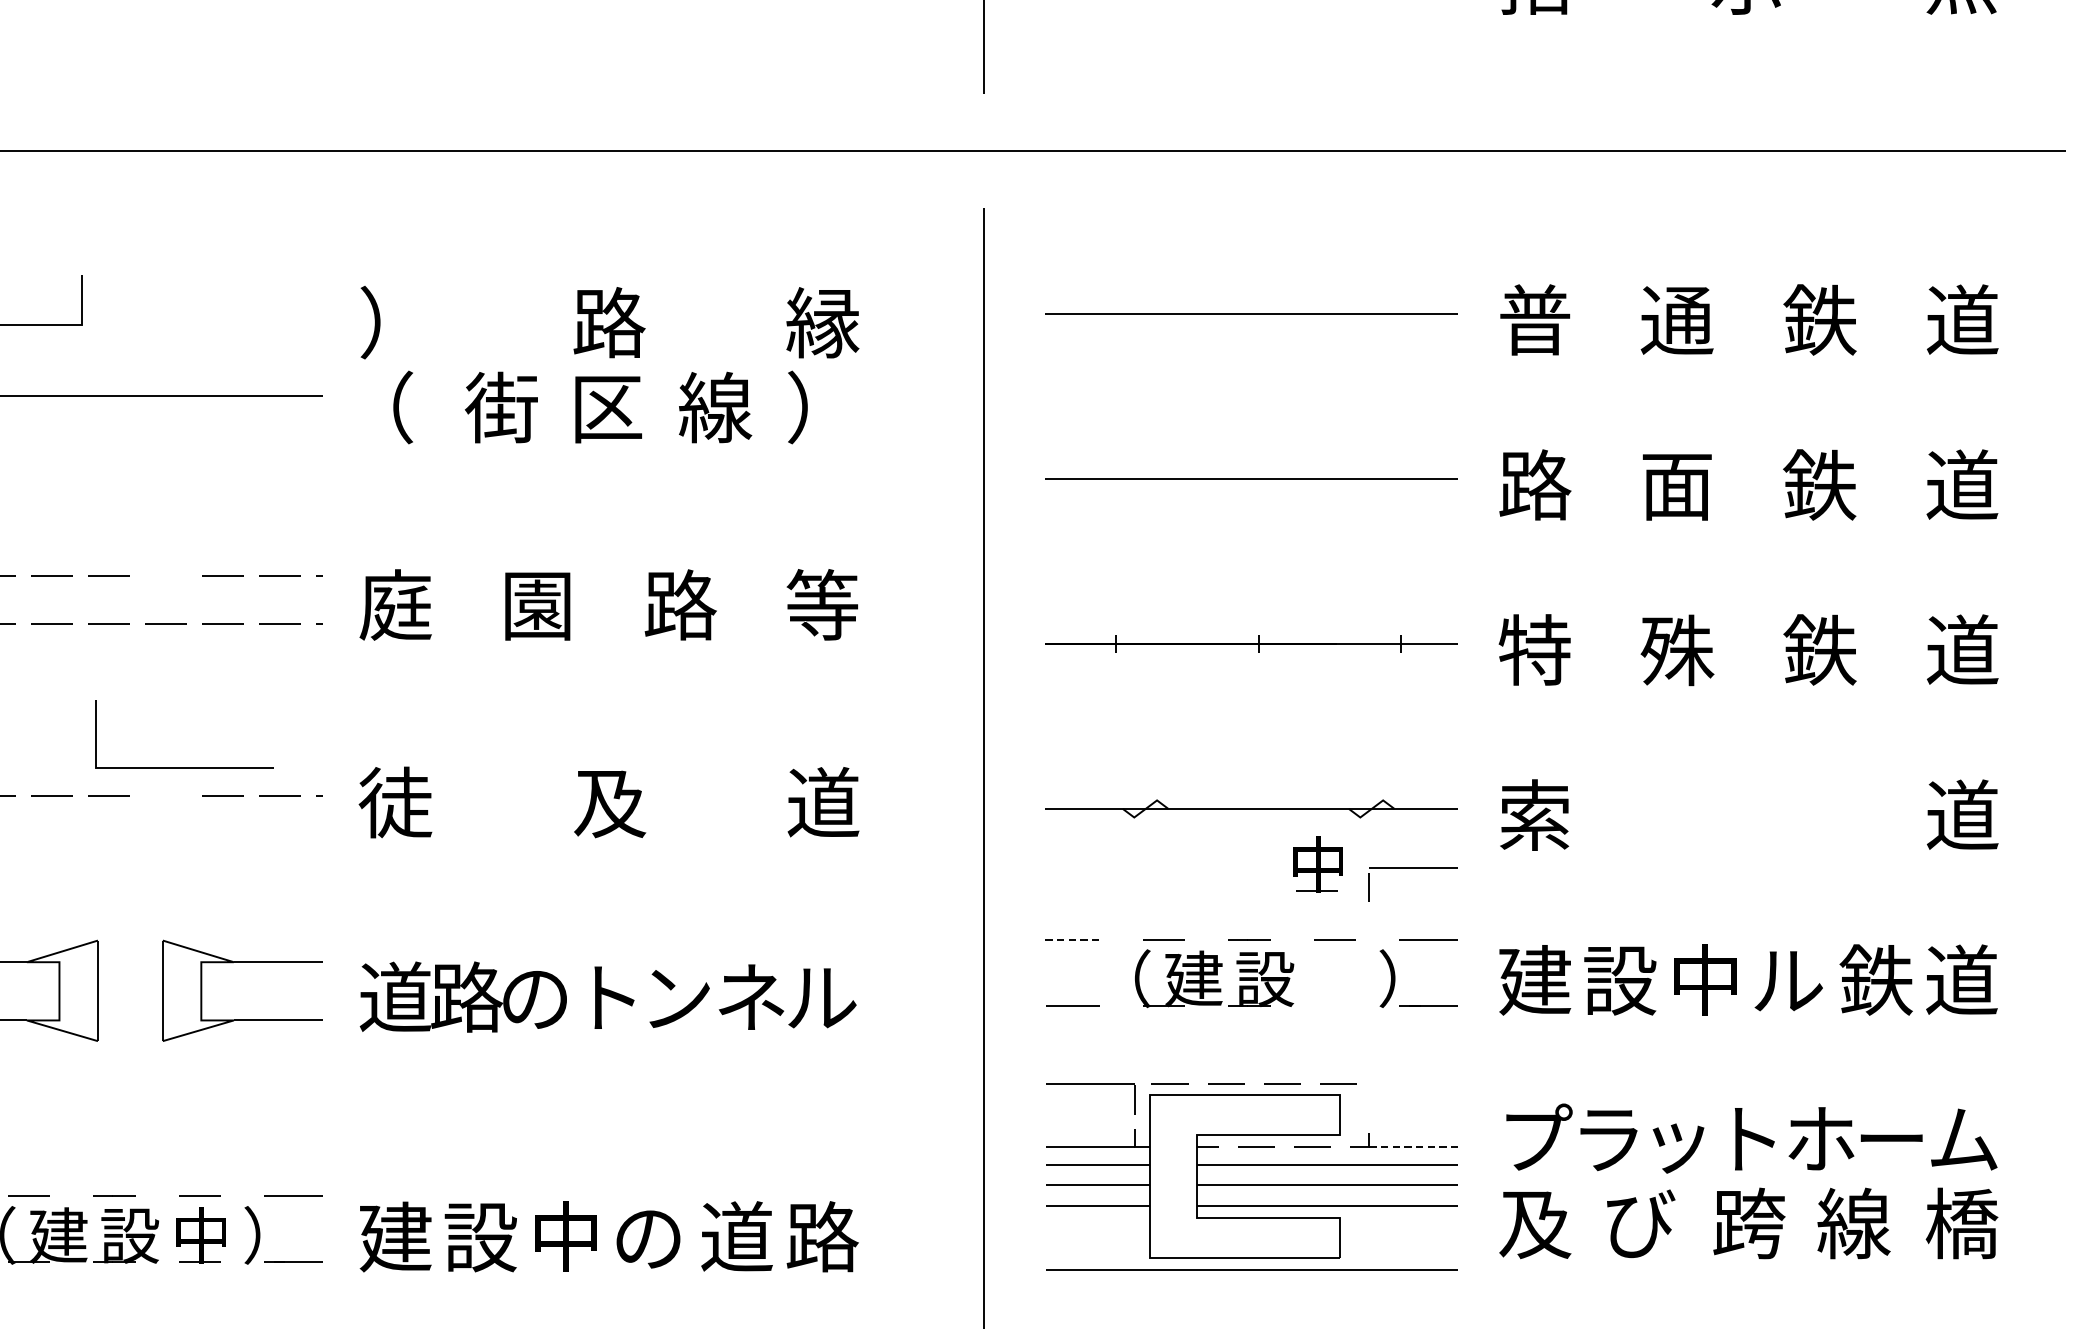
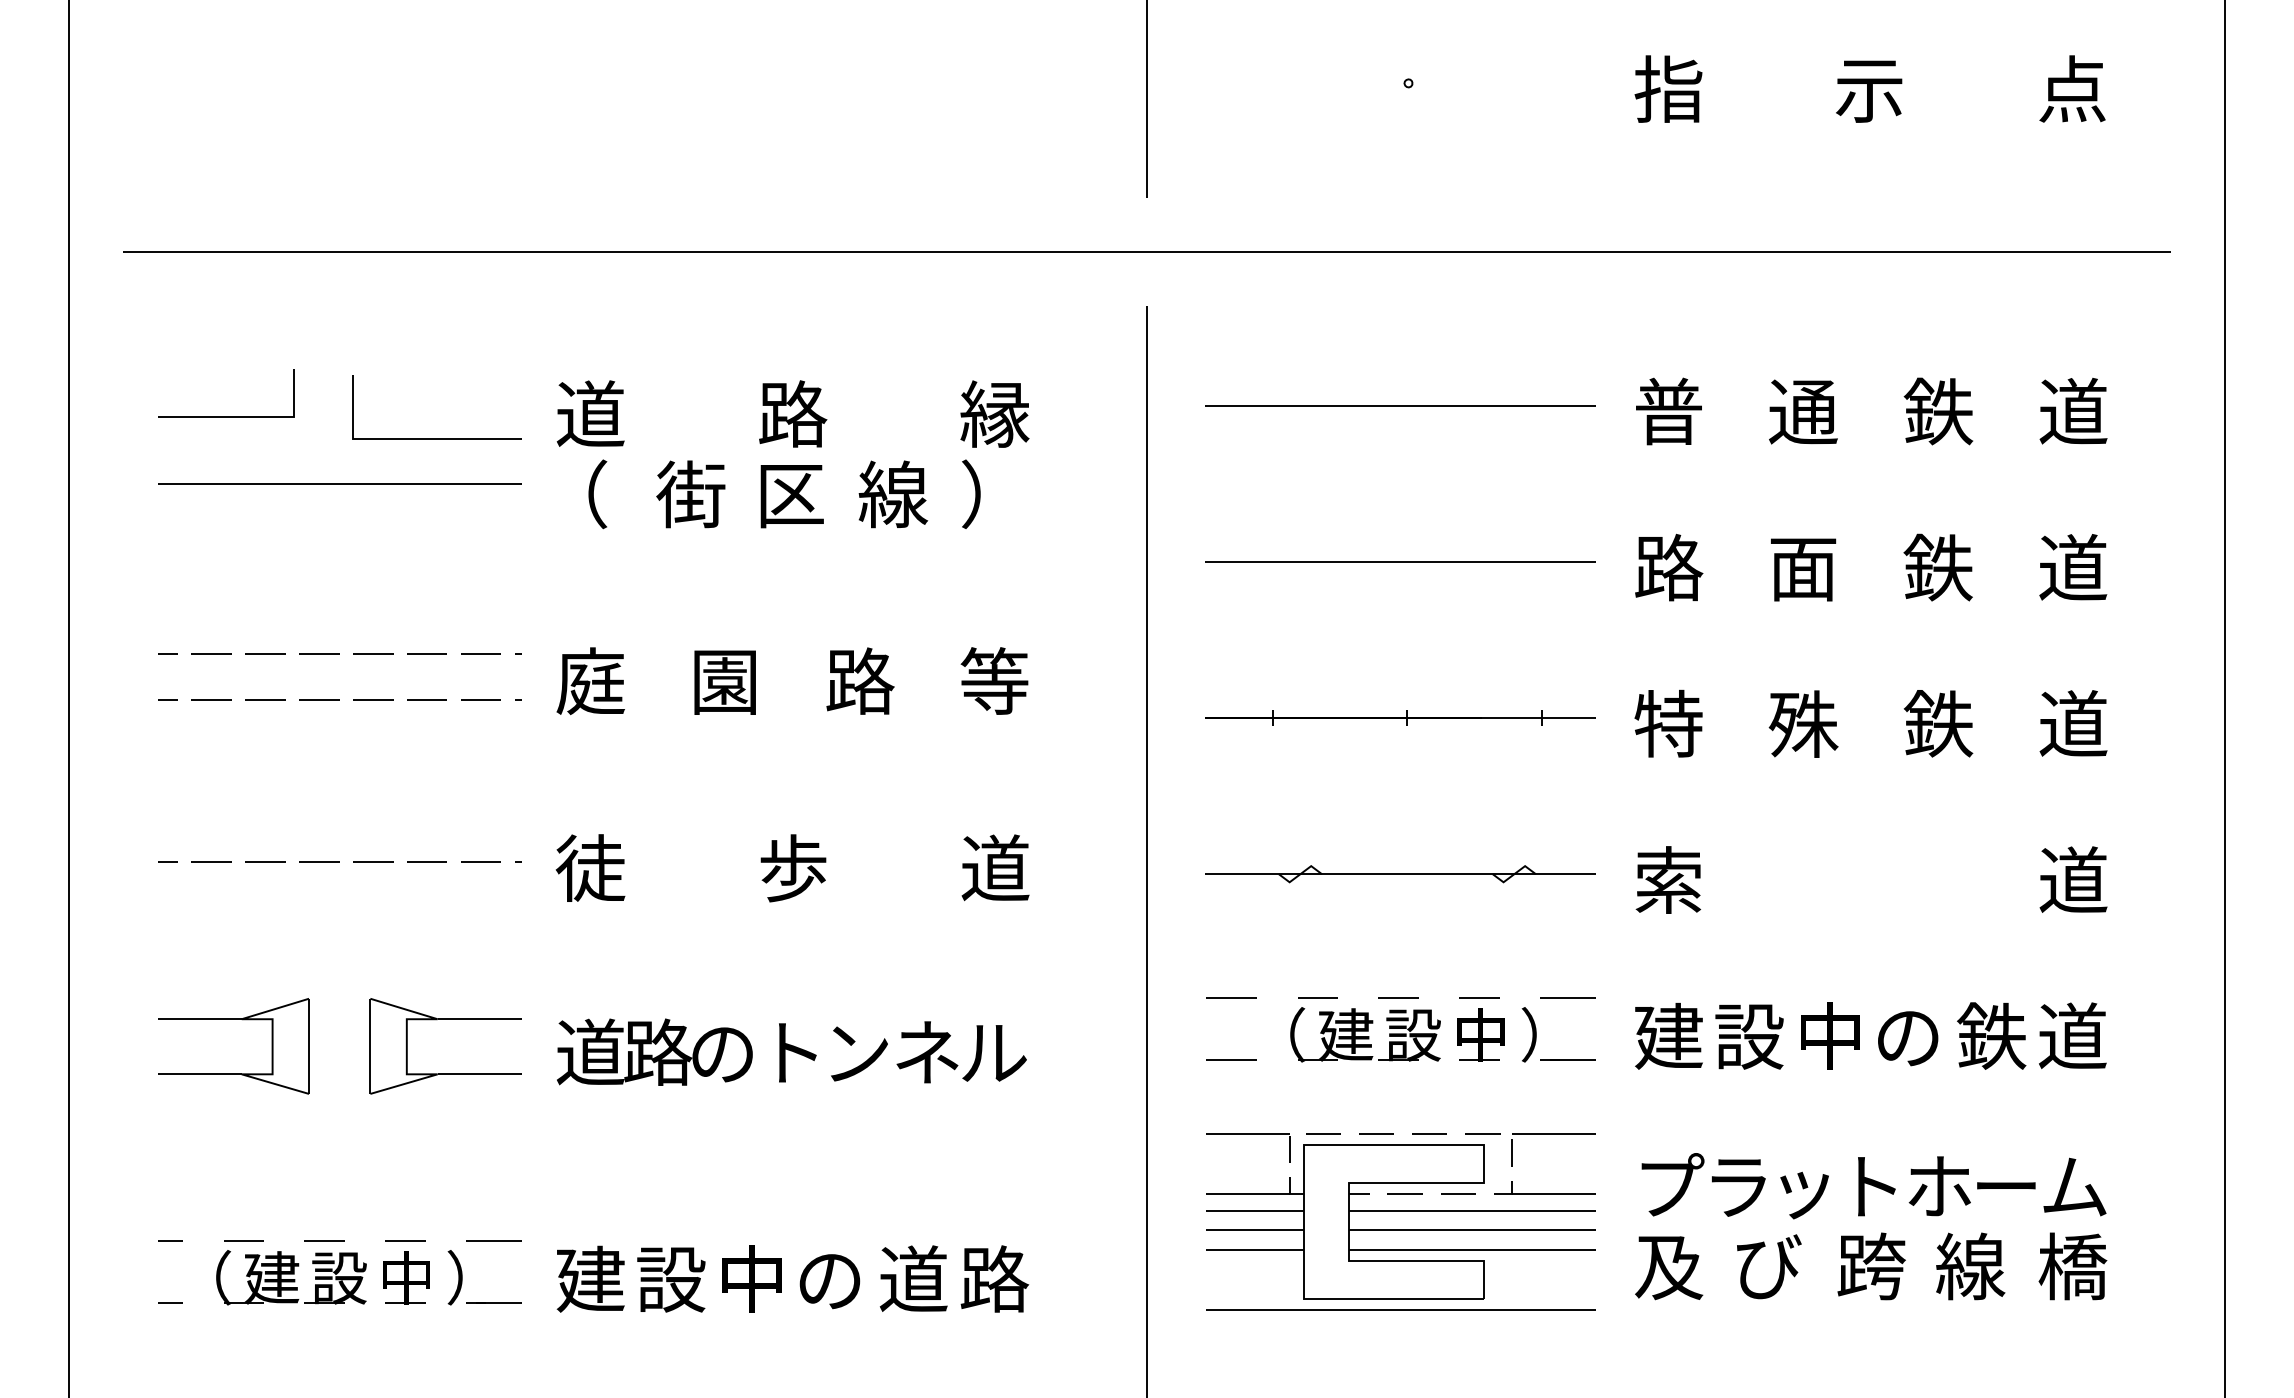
text: (395, 322) -> (590, 413), ） -> 道
line: (166, 575) -> (373, 653), added
line: (184, 766) -> (436, 438), moved
line: (166, 795) -> (373, 861), added
text: (609, 802) -> (793, 868), 及 -> 歩
part: (1318, 864) -> (1480, 1034), moved
part: (1413, 868) -> (1553, 1134), moved
line: (1072, 939) -> (1231, 997), dashed -> solid
text: (1788, 981) -> (1908, 1037), ル -> の
line: (1413, 1146) -> (1553, 1193), dashed -> solid

